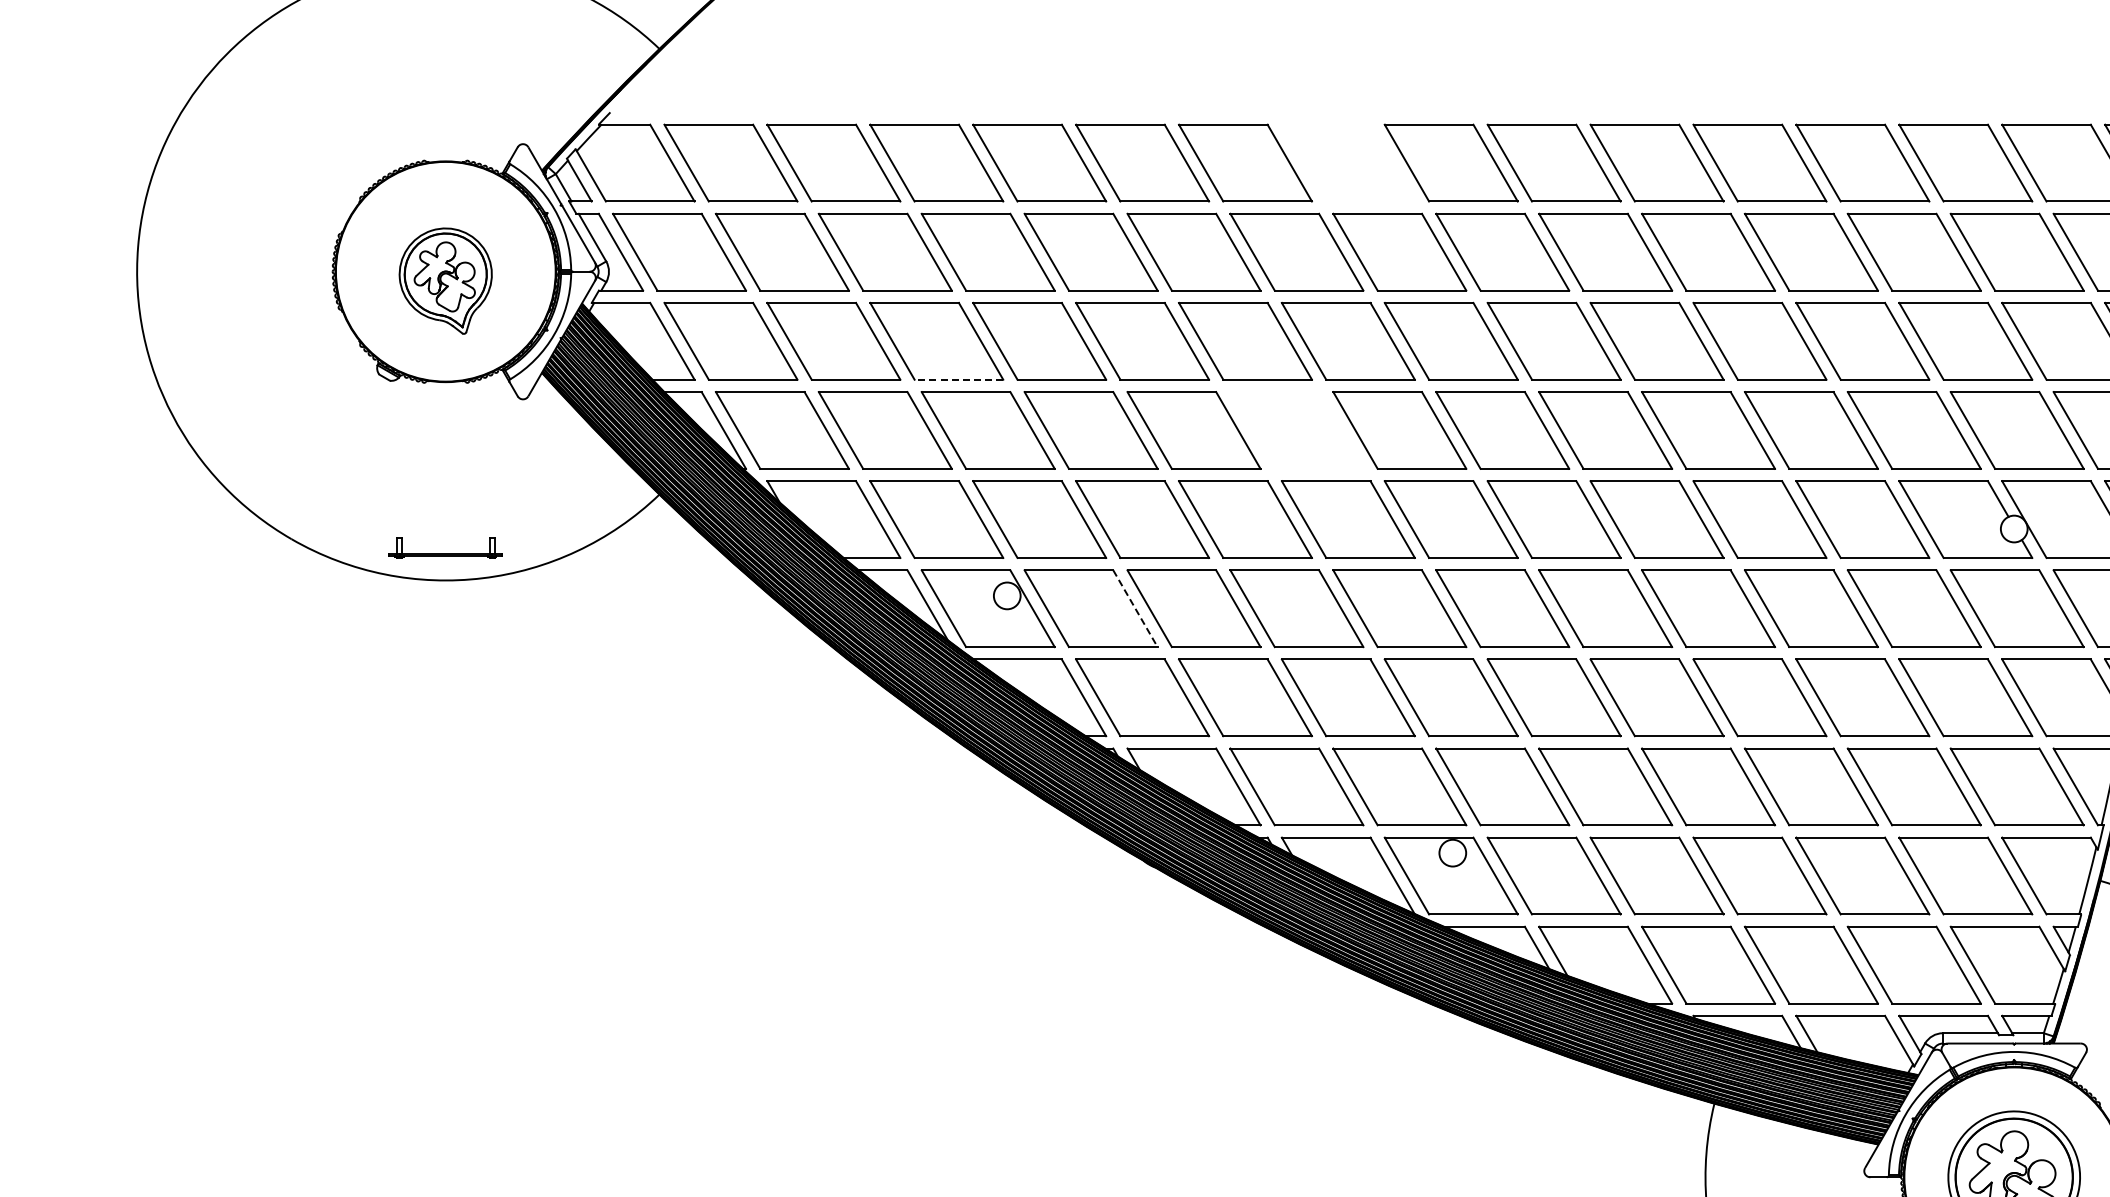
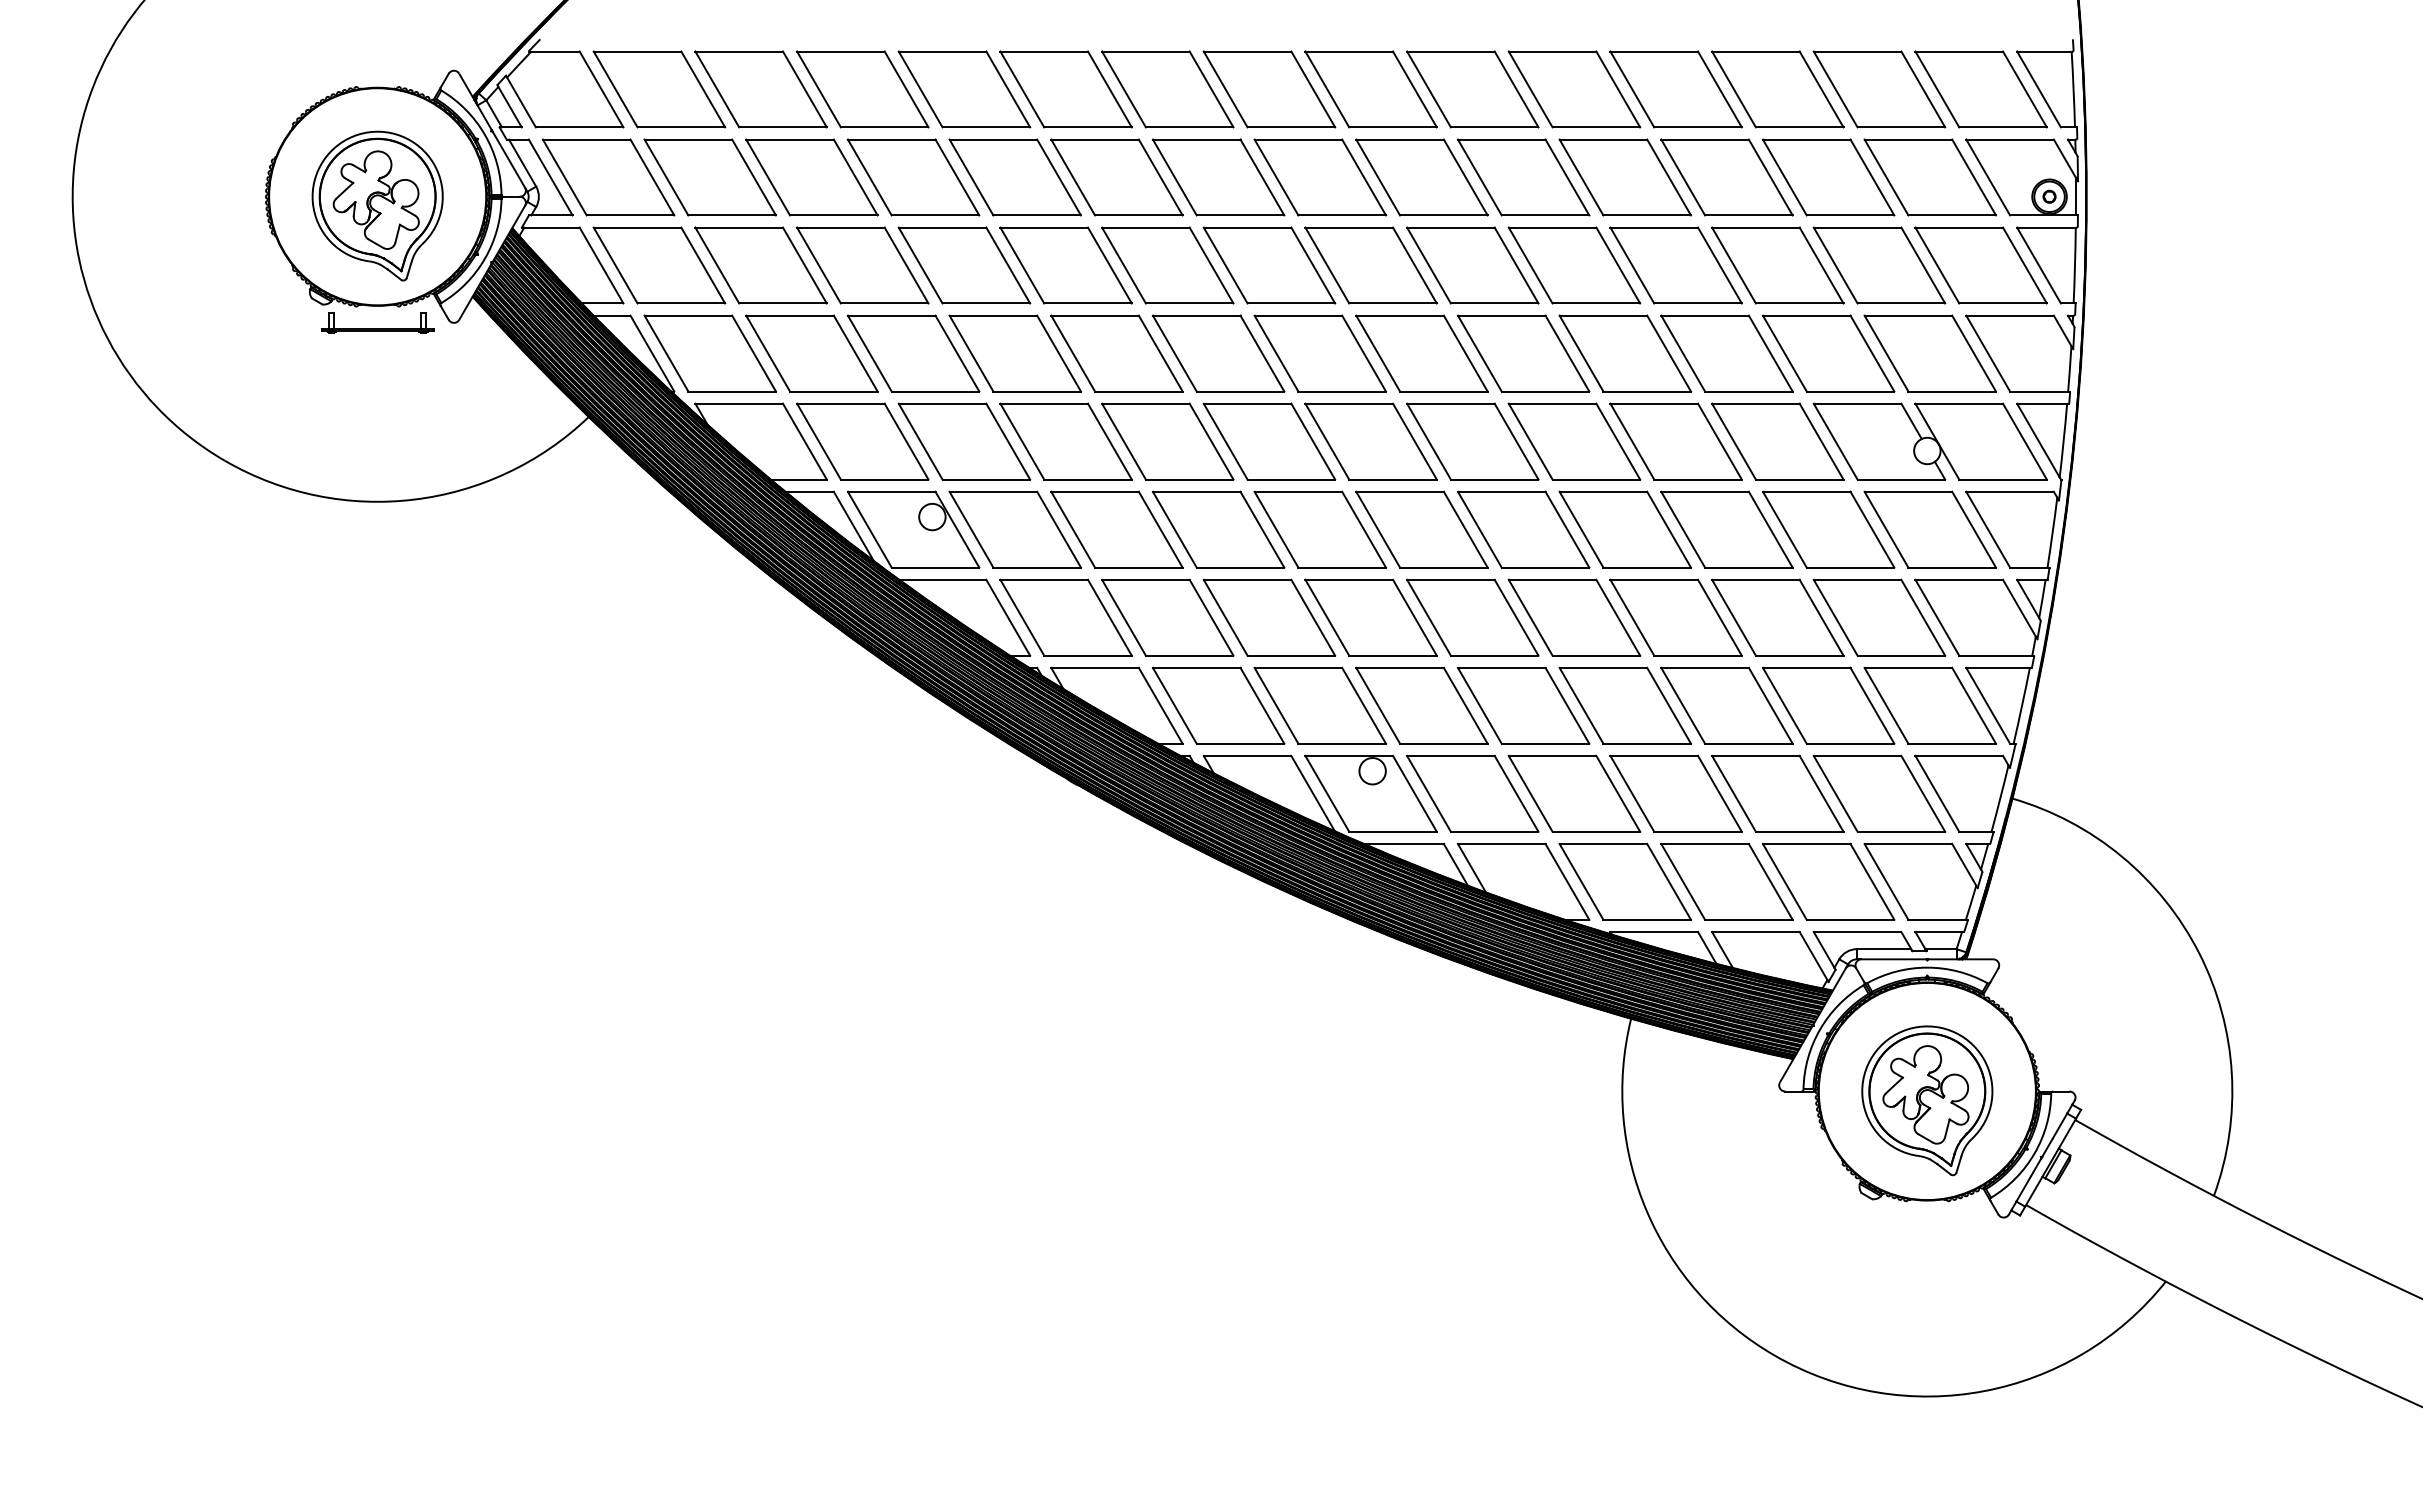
part: (1348, 163) -> (1269, 89), added
part: (445, 280) -> (377, 205), size x1.43
line: (958, 379) -> (884, 303), dashed -> solid
part: (1296, 430) -> (1218, 353), added
part: (445, 547) -> (377, 322), moved
line: (1135, 608) -> (1059, 529), dashed -> solid

